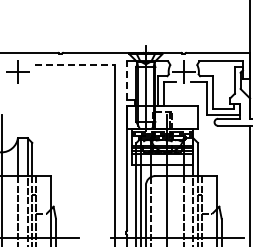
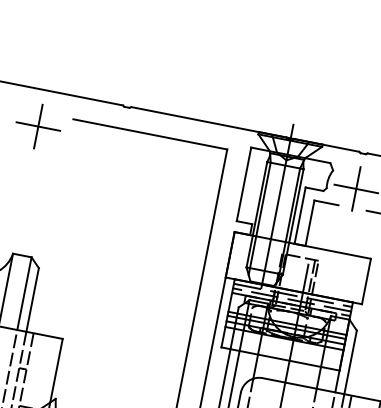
line: (75, 64) -> (151, 133), dashed -> solid
line: (126, 80) -> (243, 183), dashed -> solid

